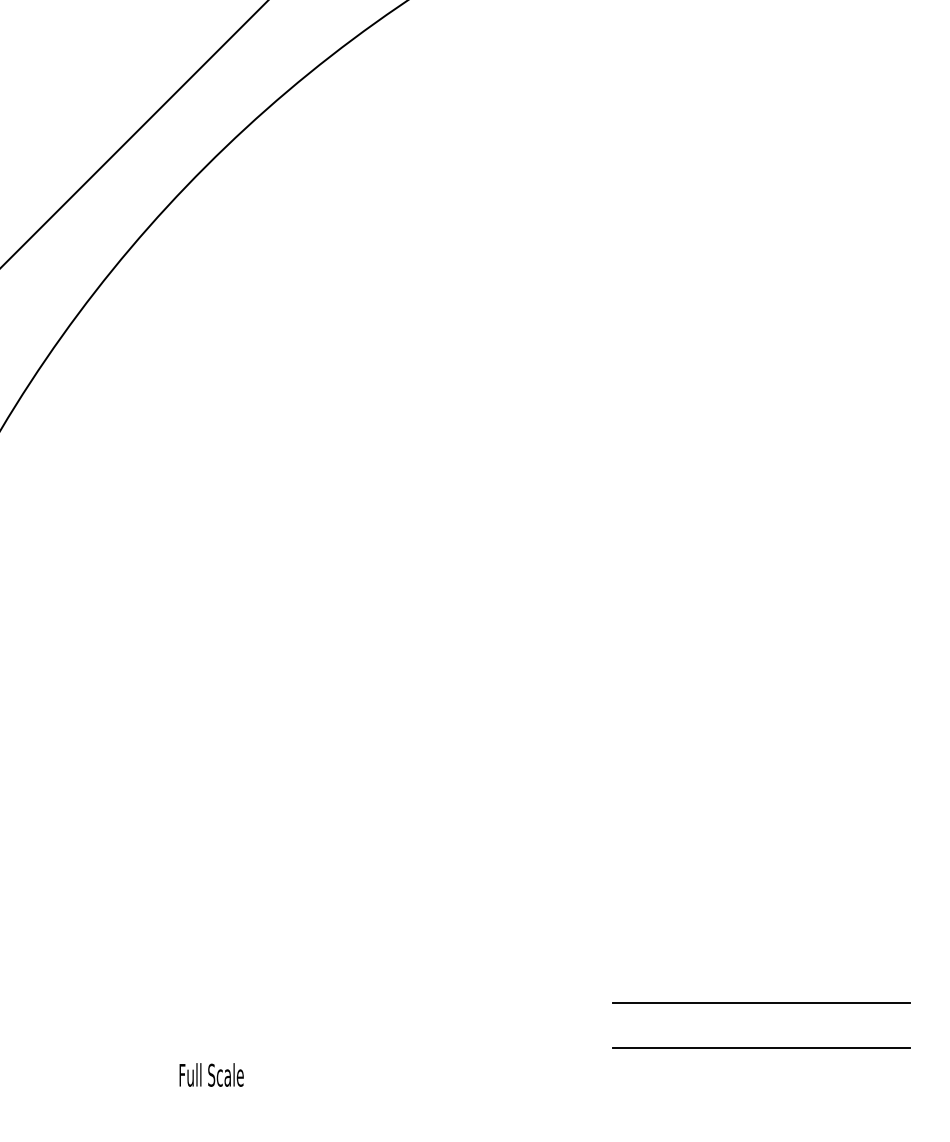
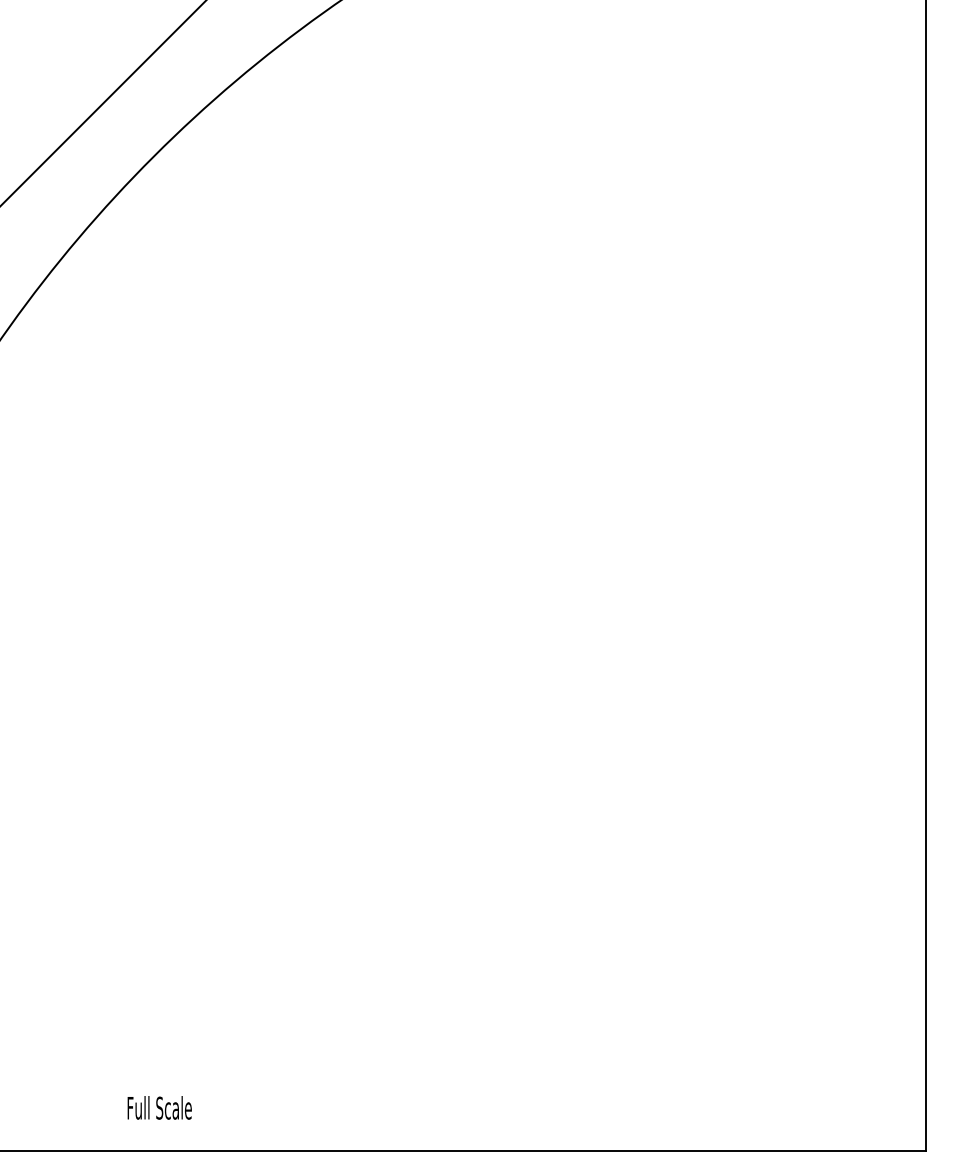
line: (761, 1002) -> (709, 992), removed
line: (761, 1047) -> (709, 1037), removed
text: (211, 1074) -> (159, 1107), moved

